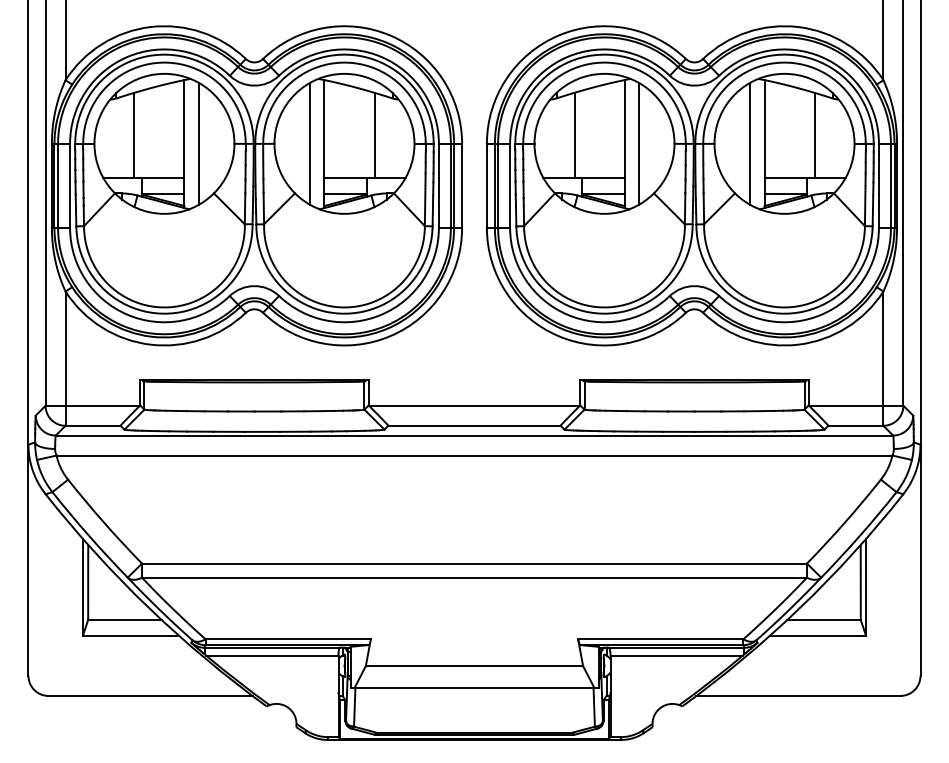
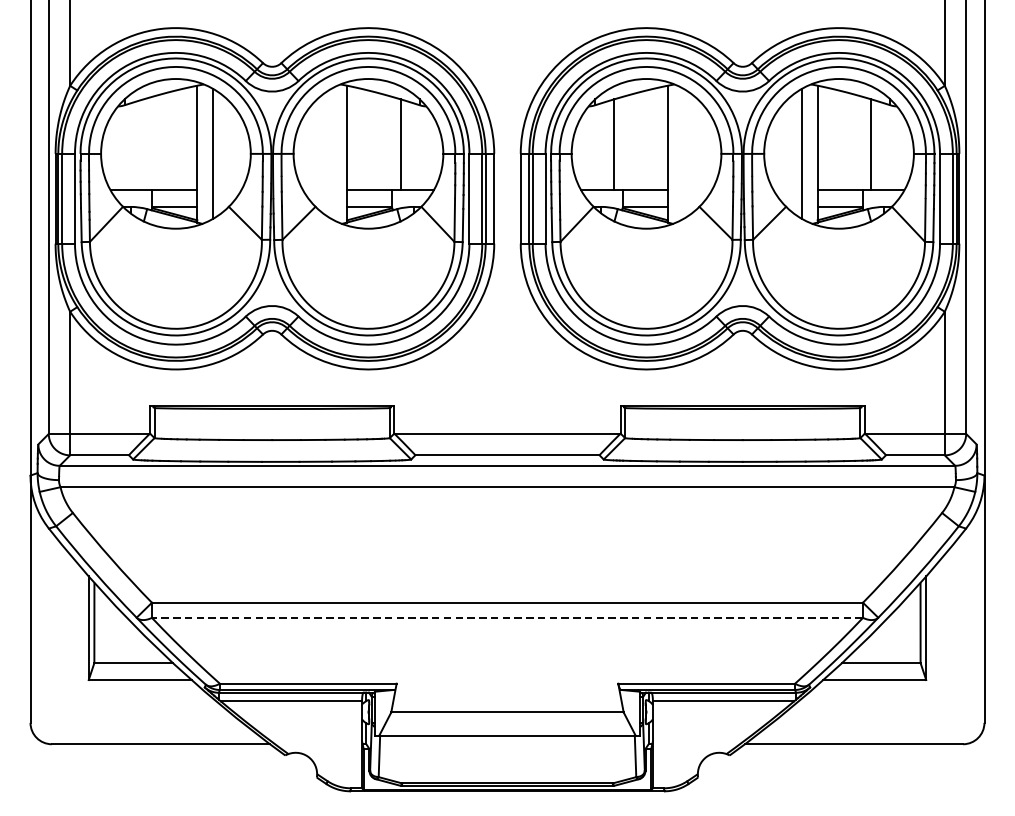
line: (134, 134) -> (143, 143), removed
line: (309, 143) -> (331, 153), removed
line: (639, 143) -> (683, 153), removed
line: (473, 577) -> (506, 617), solid -> dashed

